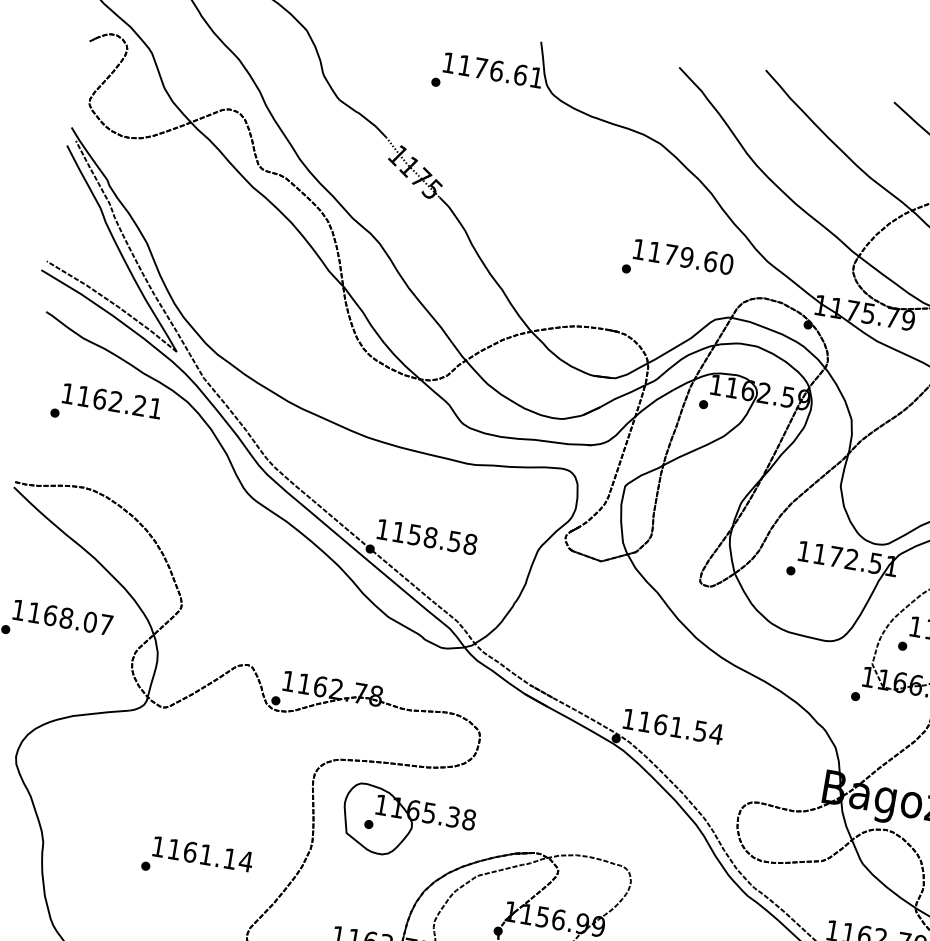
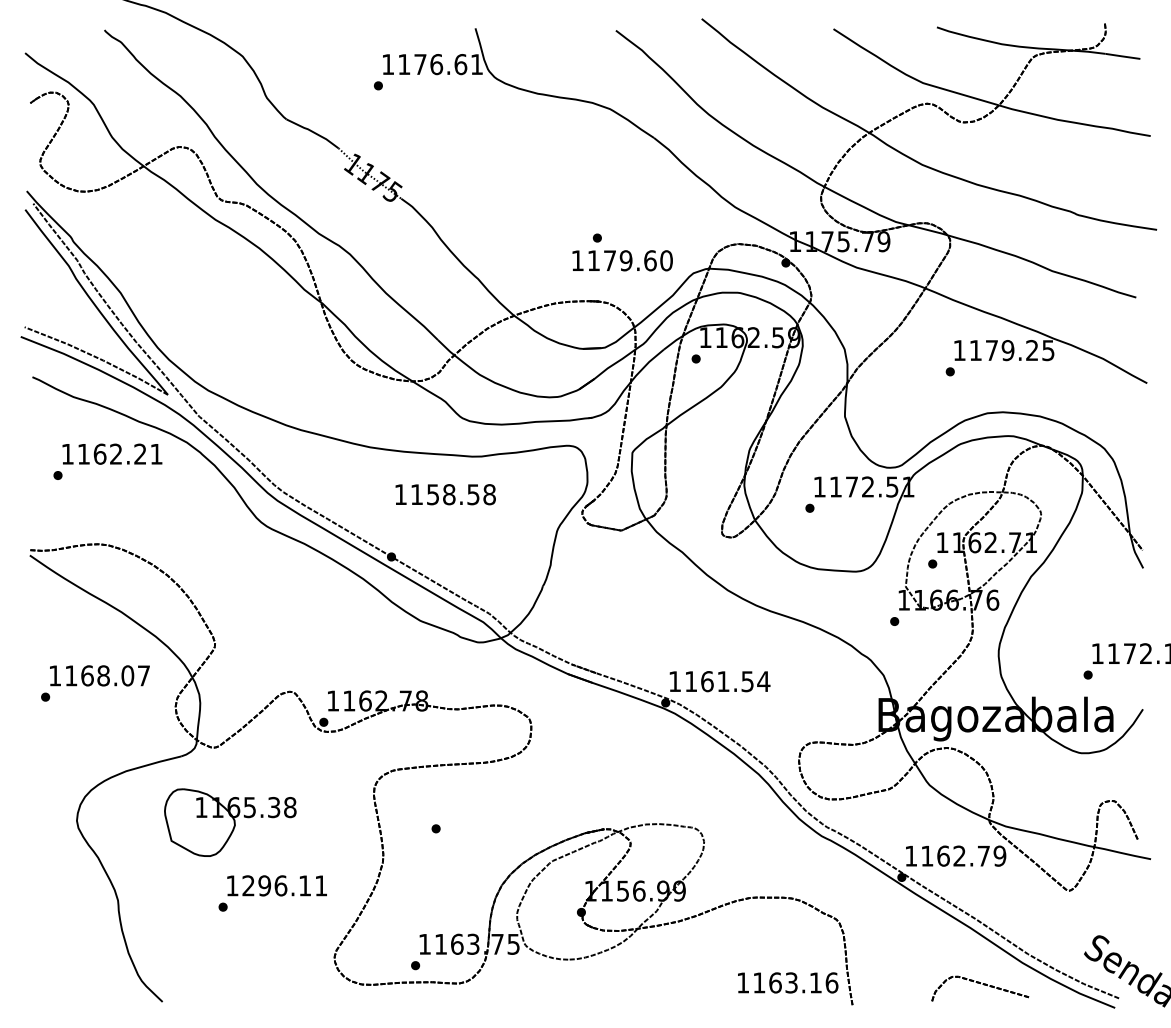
text: (683, 256) -> (622, 260), moved
text: (427, 536) -> (445, 494), moved
part: (407, 824) -> (230, 822), moved
text: (209, 855) -> (284, 885), 1161.14 -> 1296.11

